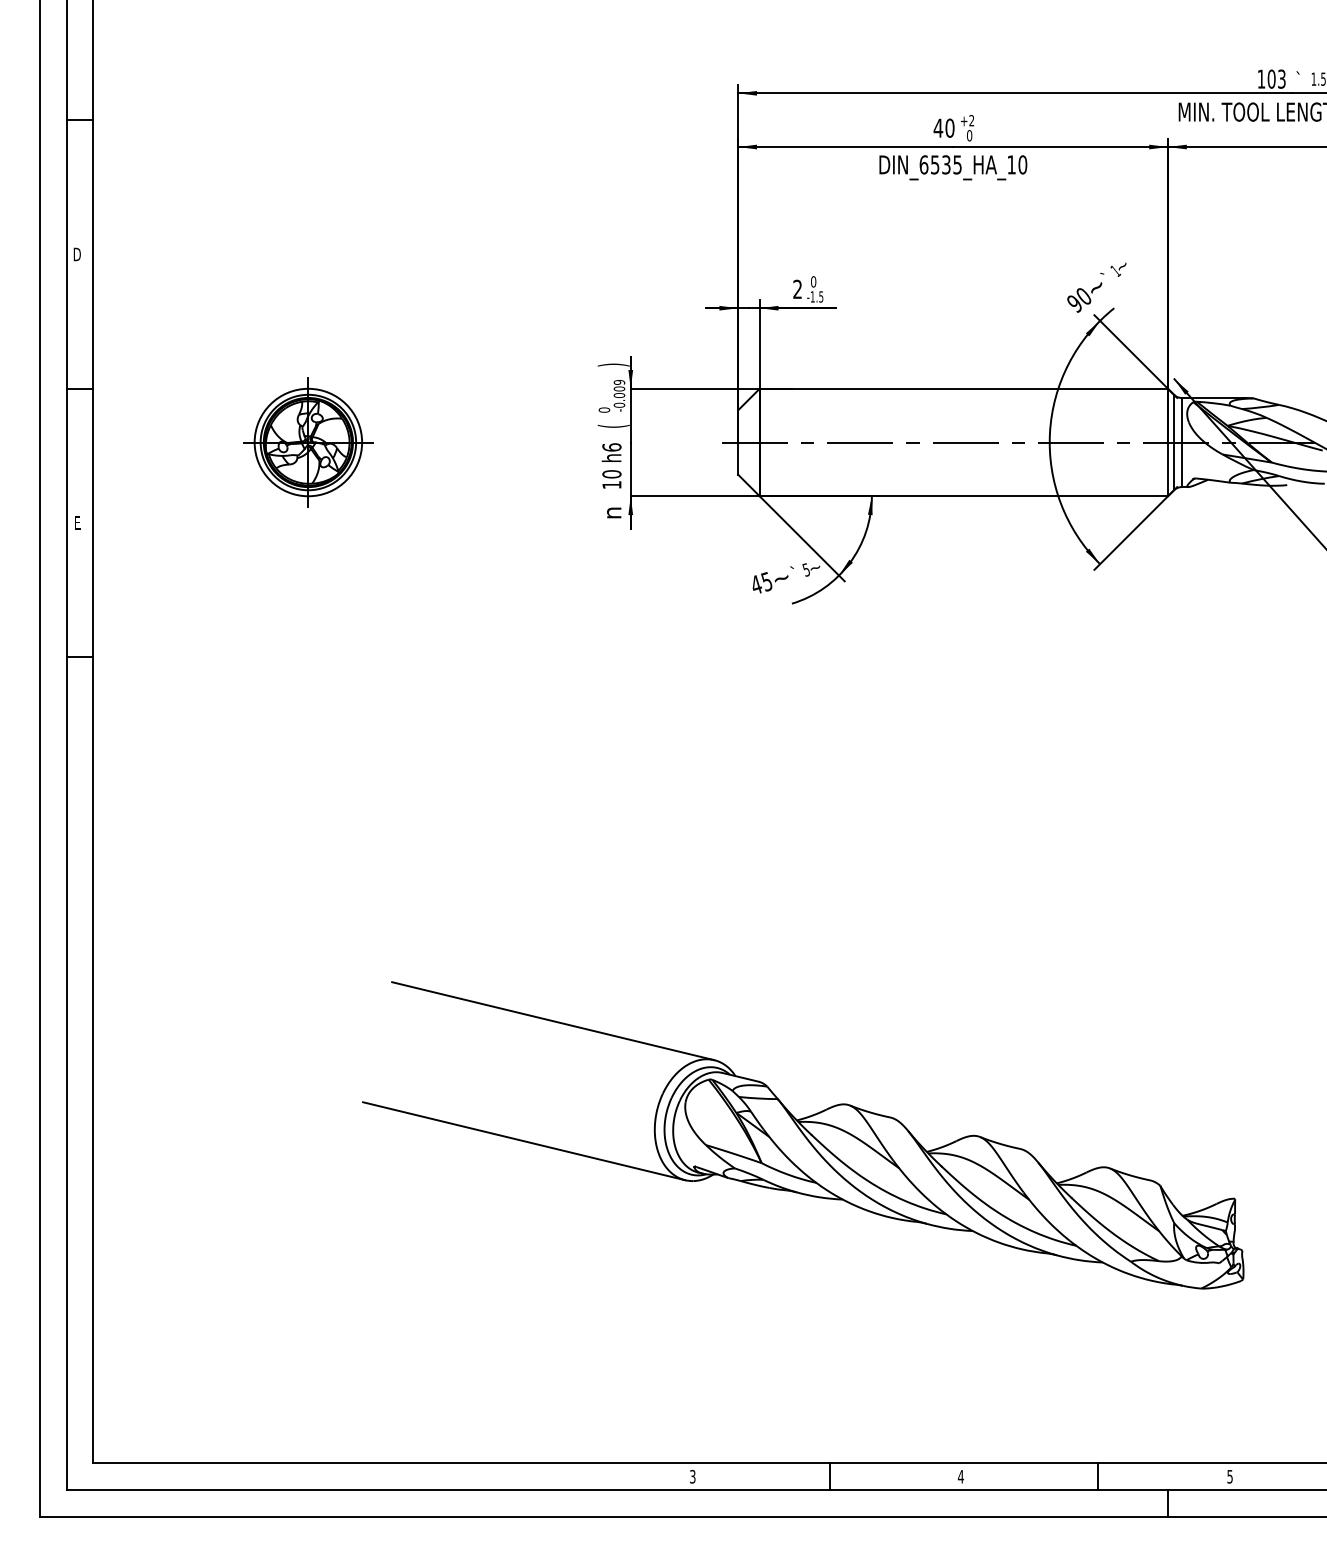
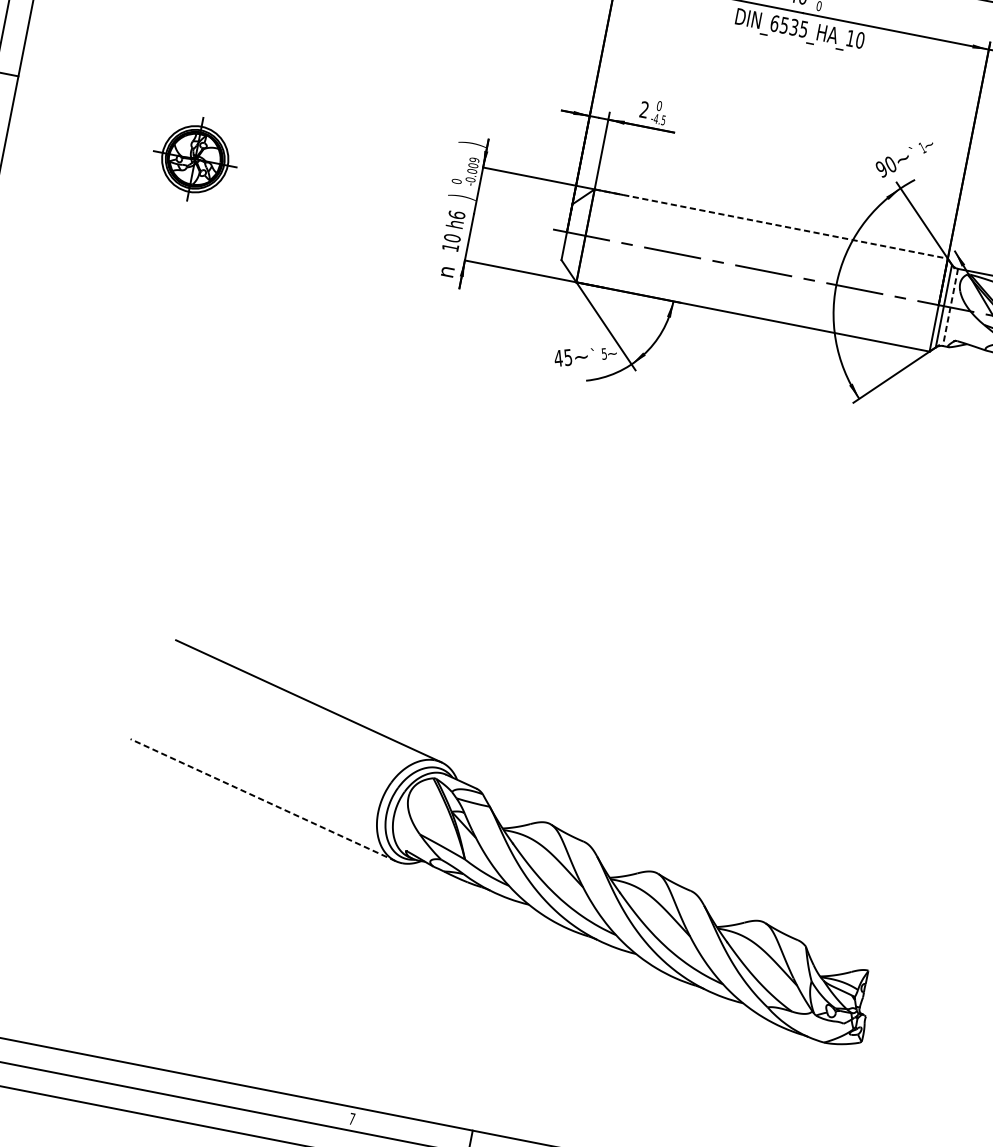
text: (812, 296) -> (656, 118), -1.5 -> -4.5
line: (964, 388) -> (771, 223), solid -> dashed
text: (613, 425) -> (462, 196), ( -> )
part: (308, 442) -> (195, 159), size x0.7
line: (1181, 442) -> (950, 307), solid -> dashed
line: (524, 1141) -> (263, 800), solid -> dashed
text: (692, 1476) -> (351, 1118), 3 -> 7

